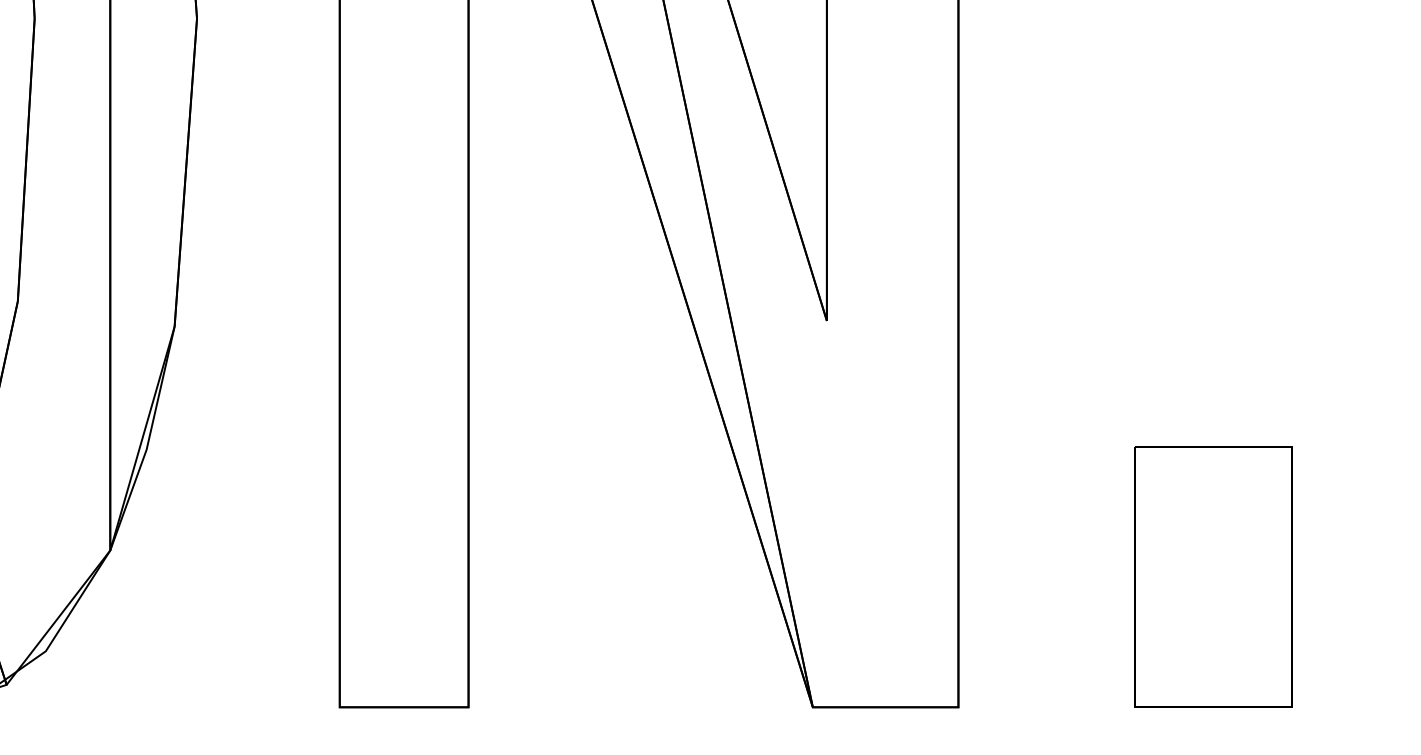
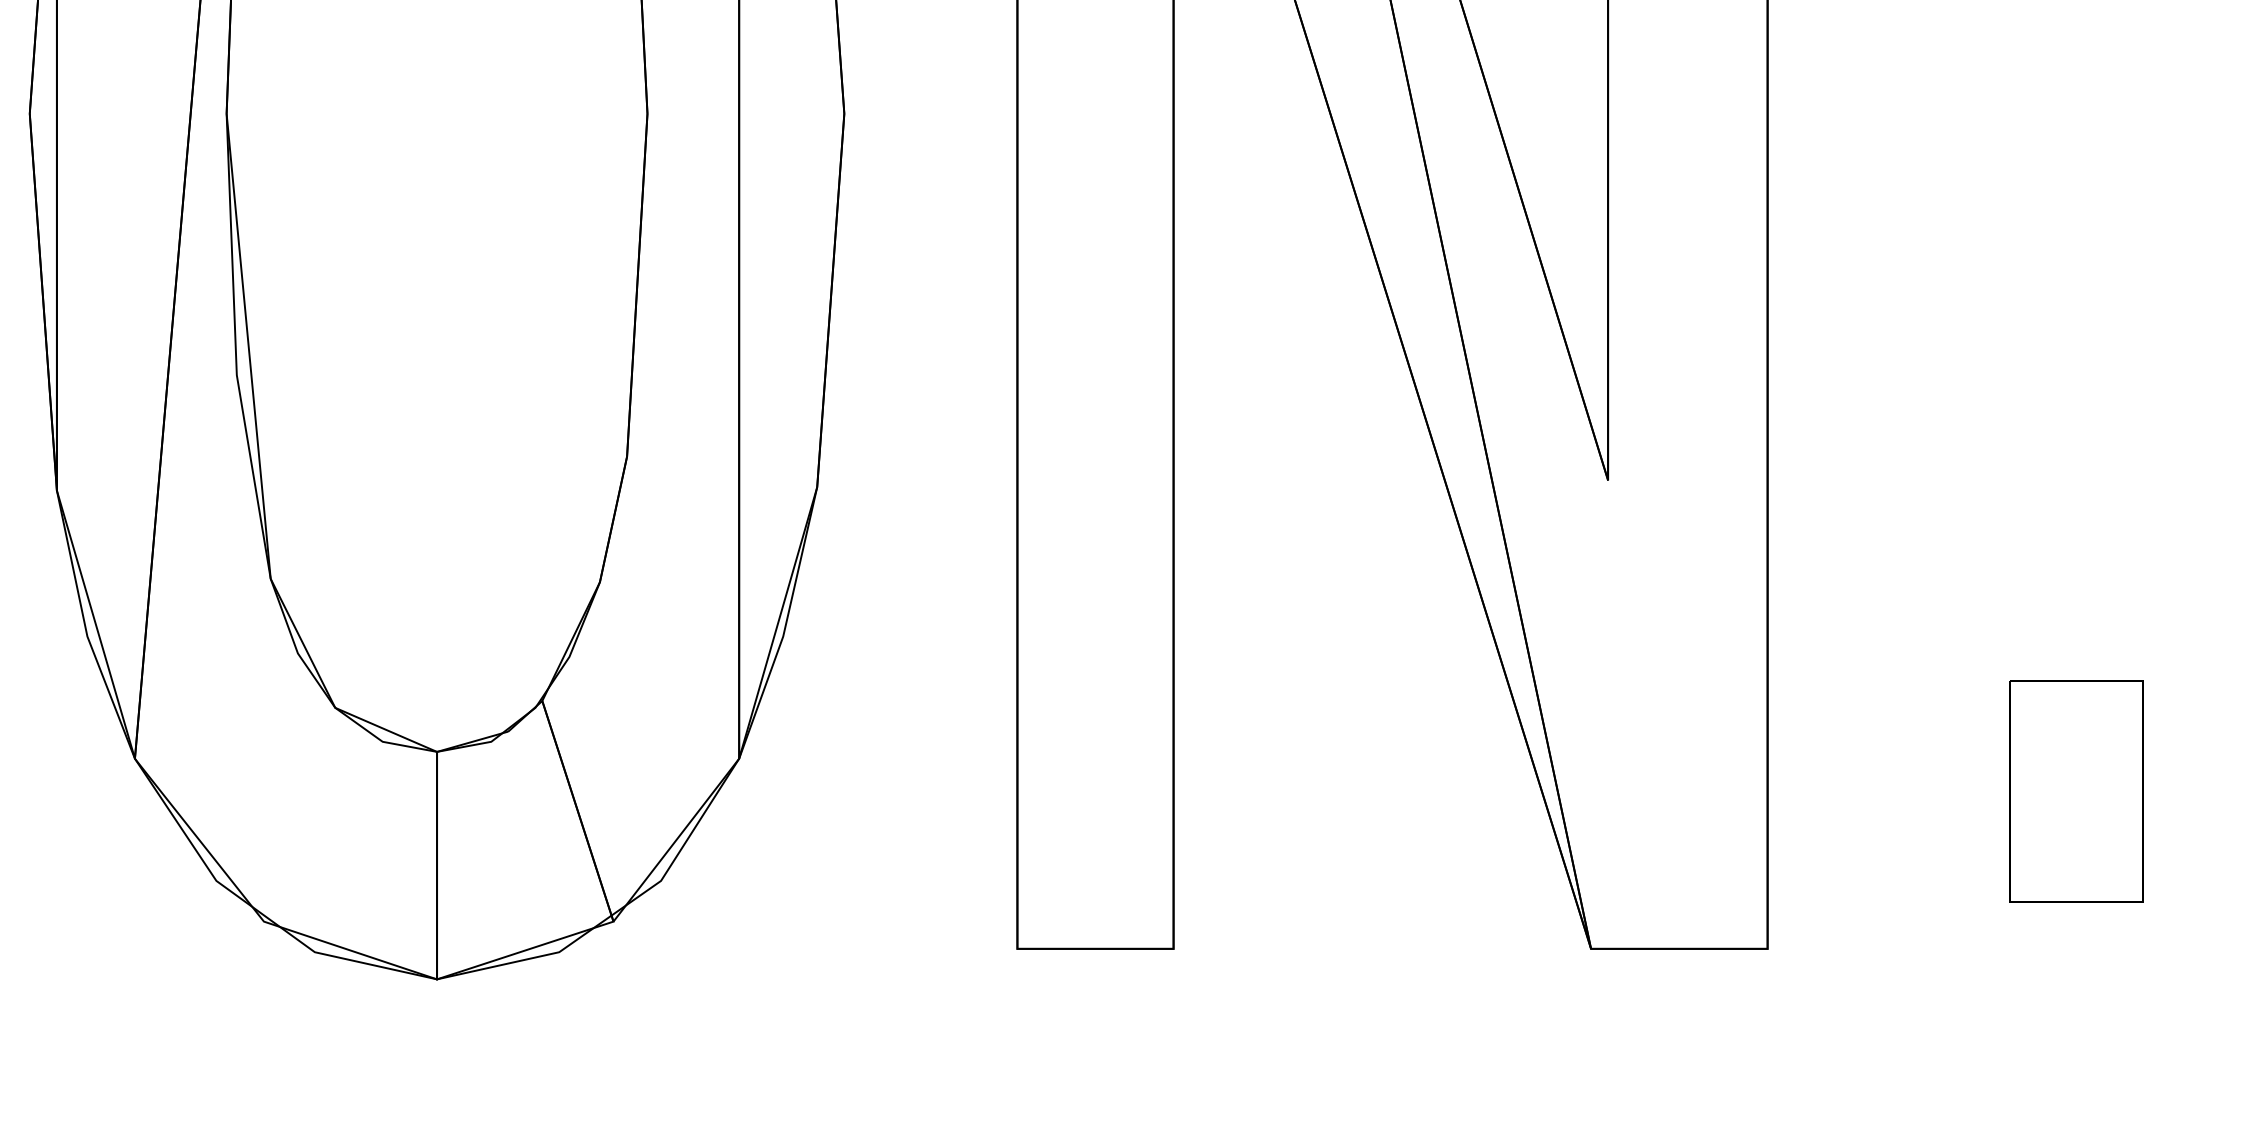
part: (1213, 576) -> (2076, 790), size x0.7

